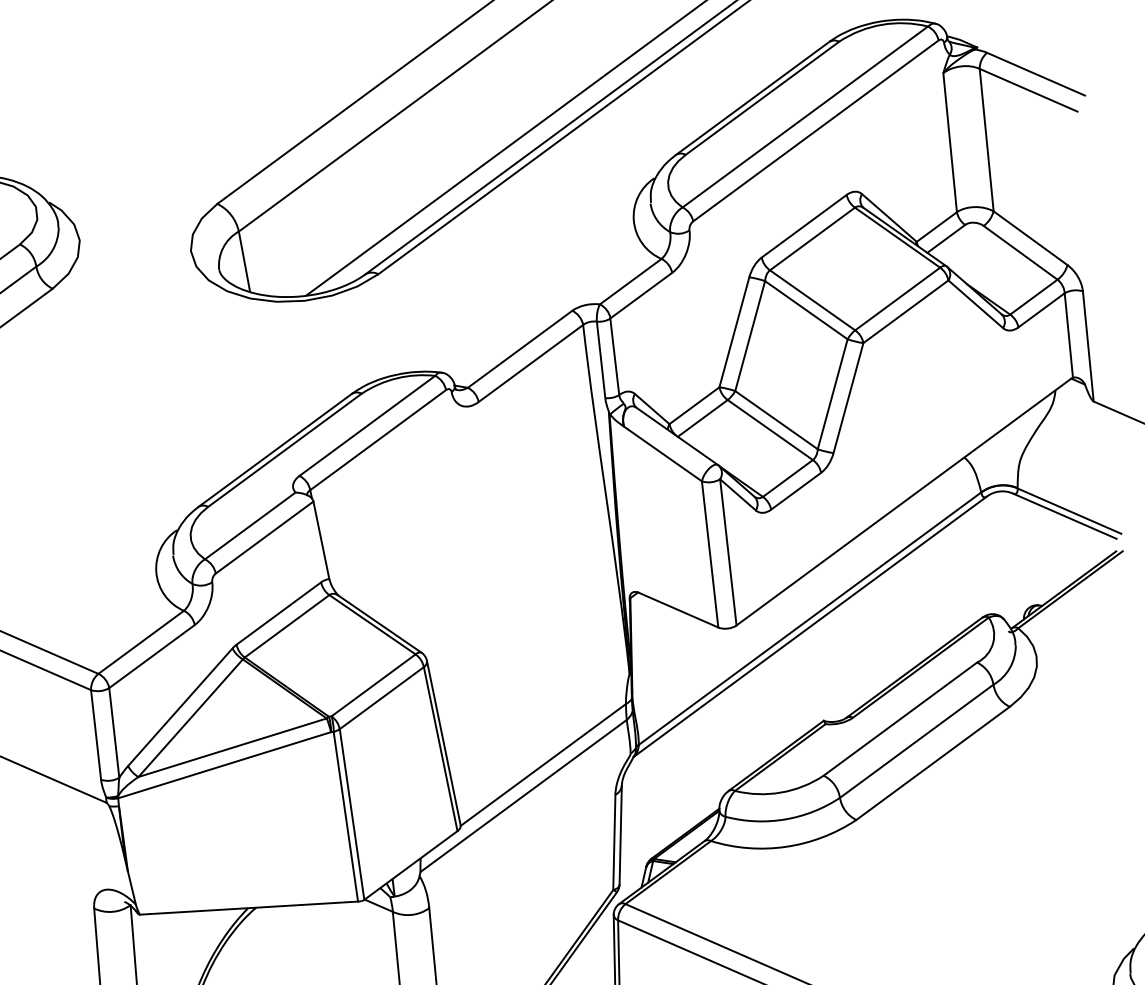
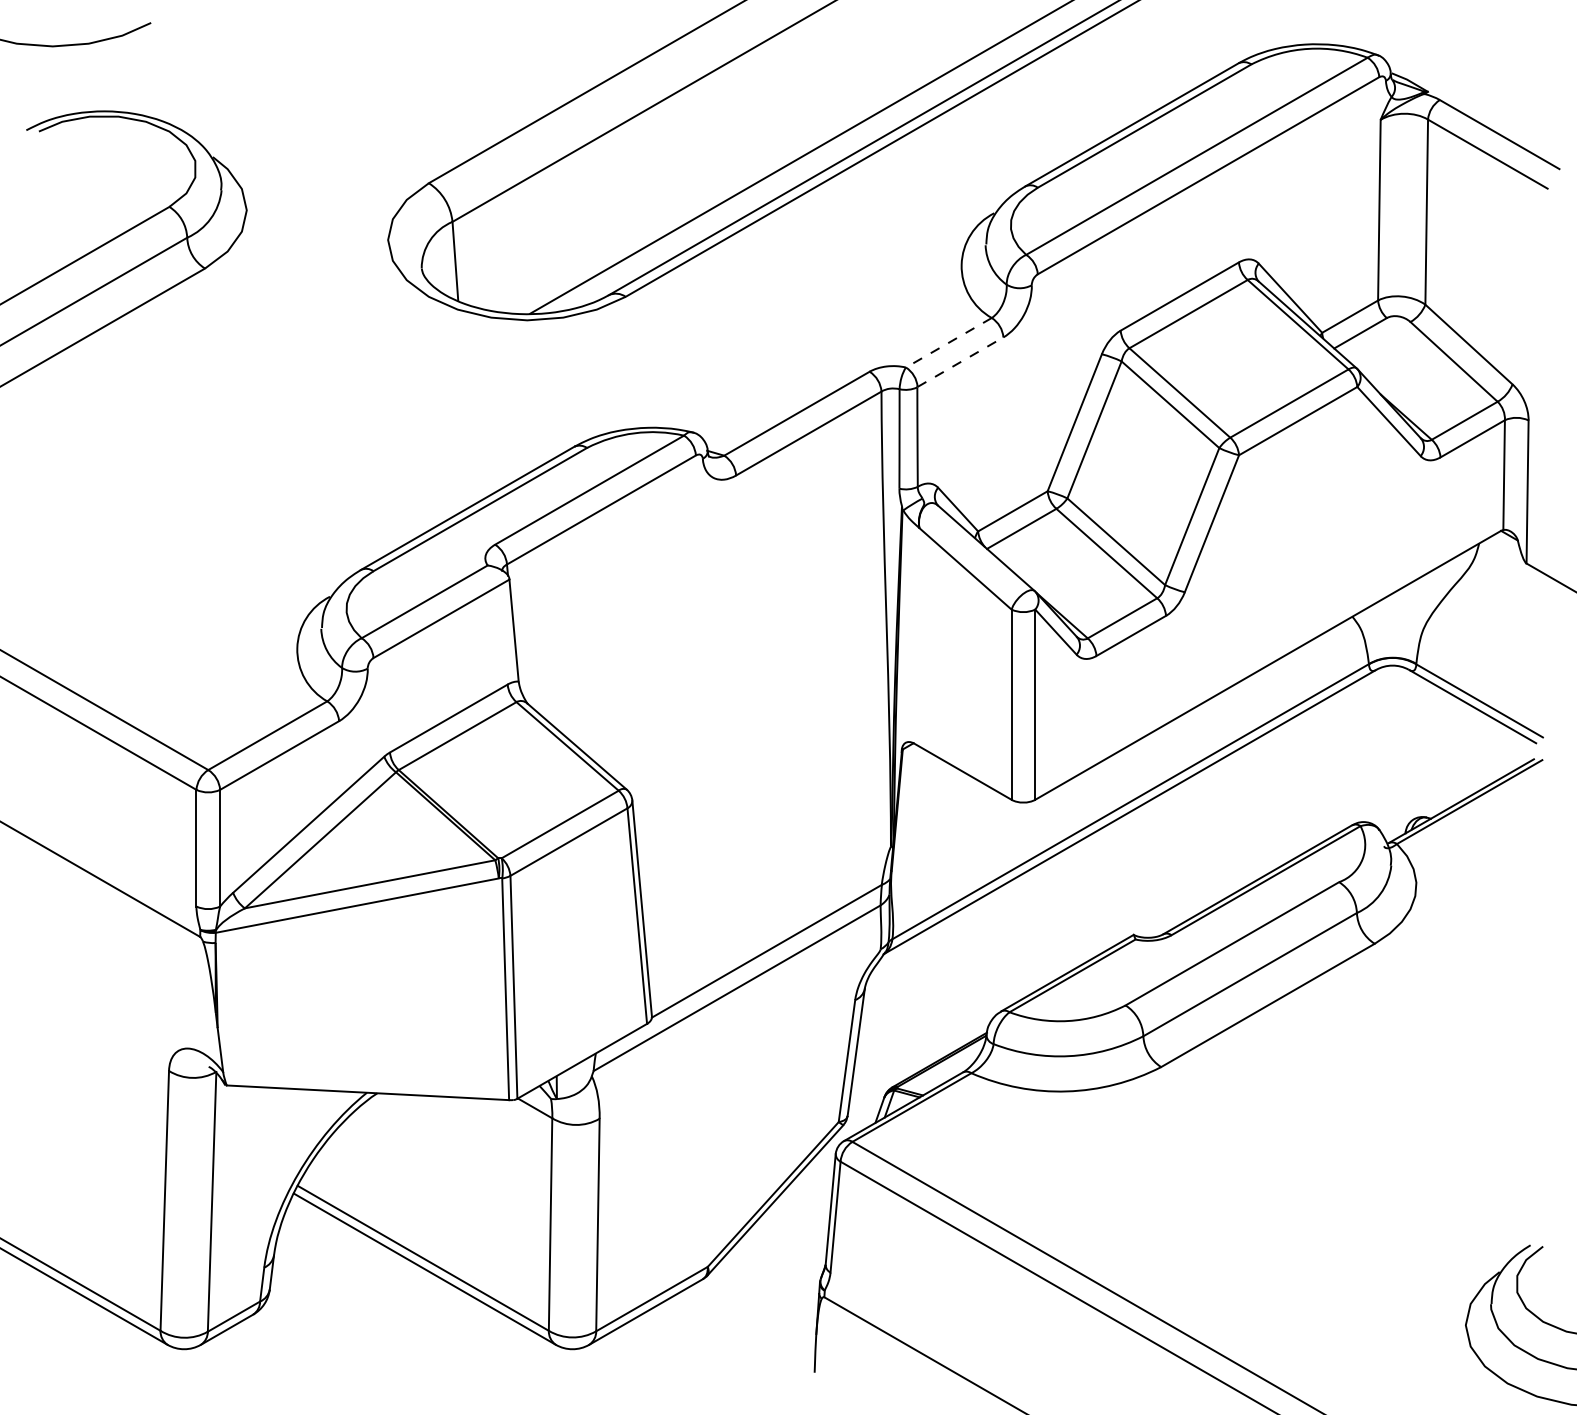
line: (630, 281) -> (948, 342), solid -> dashed
line: (641, 295) -> (960, 362), solid -> dashed

